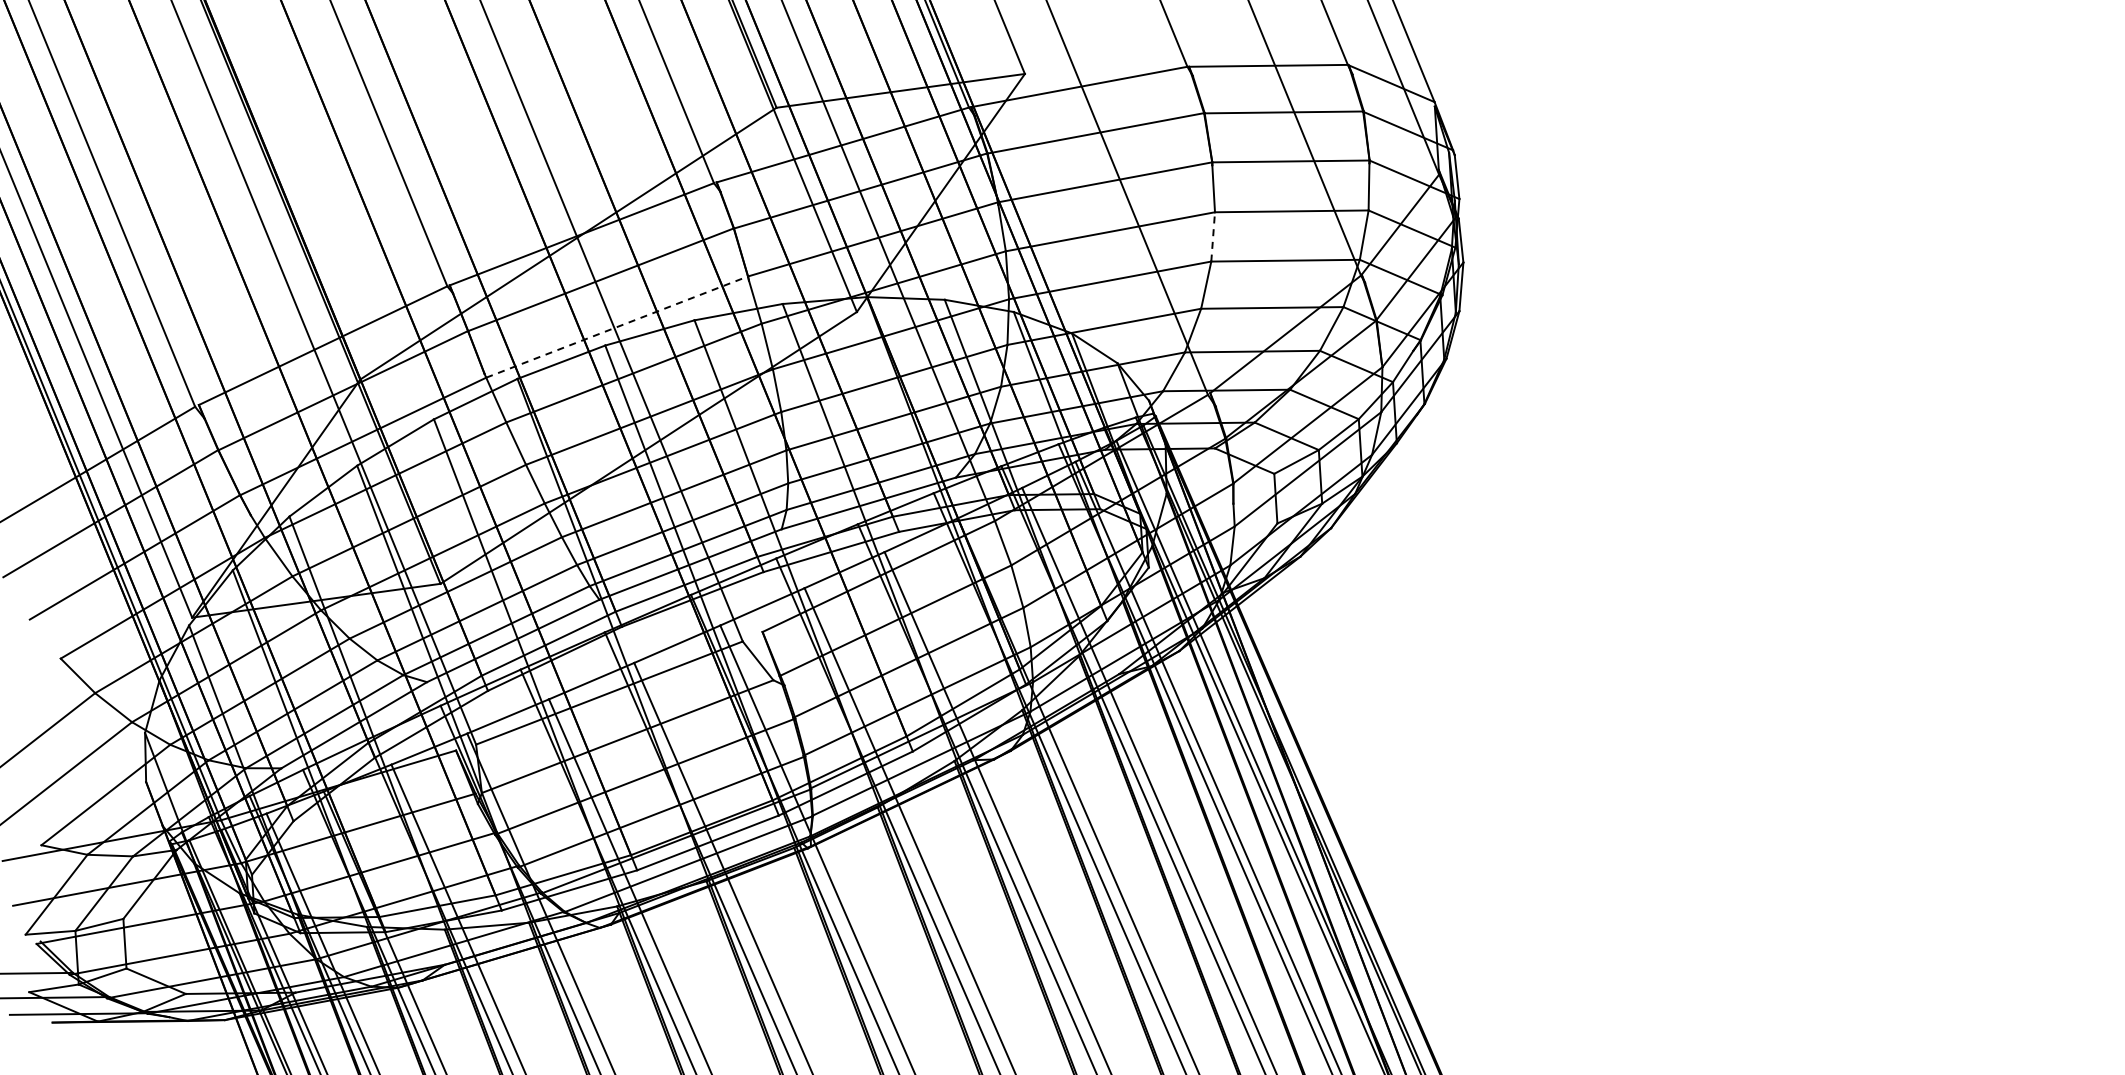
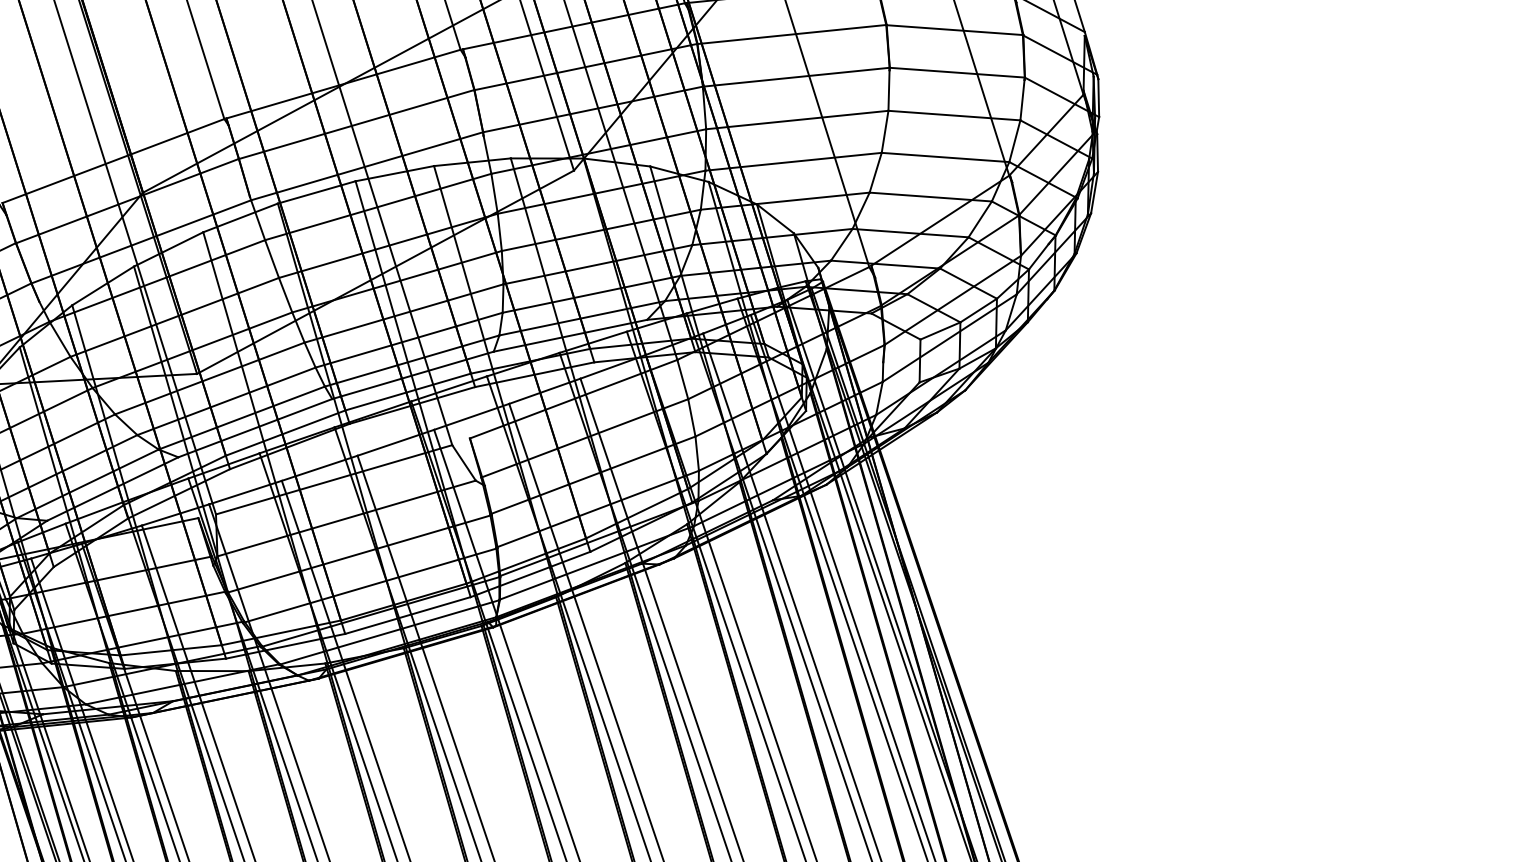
line: (1213, 236) -> (885, 131), dashed -> solid
line: (617, 326) -> (367, 165), dashed -> solid

